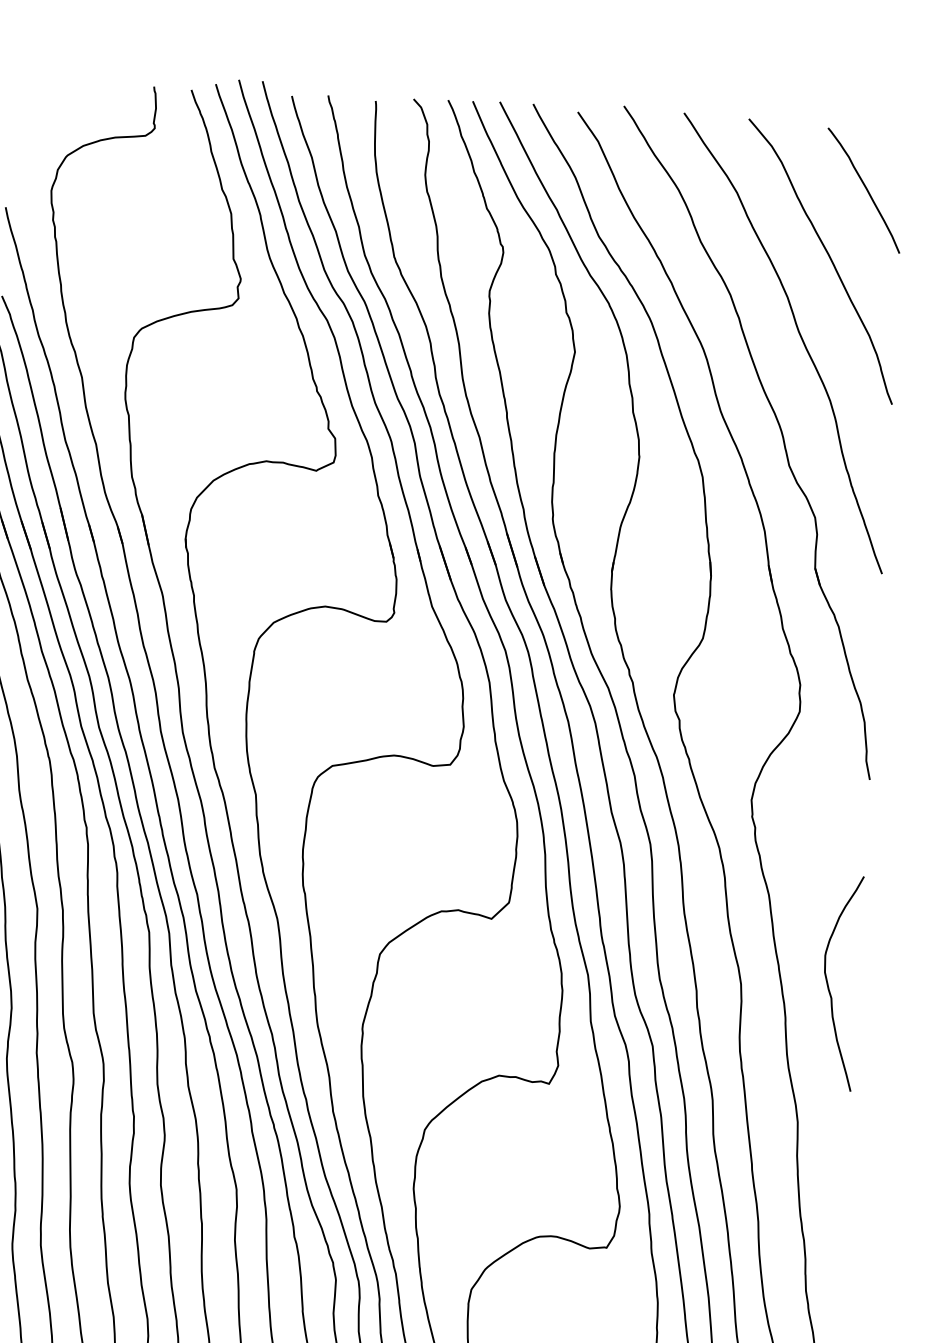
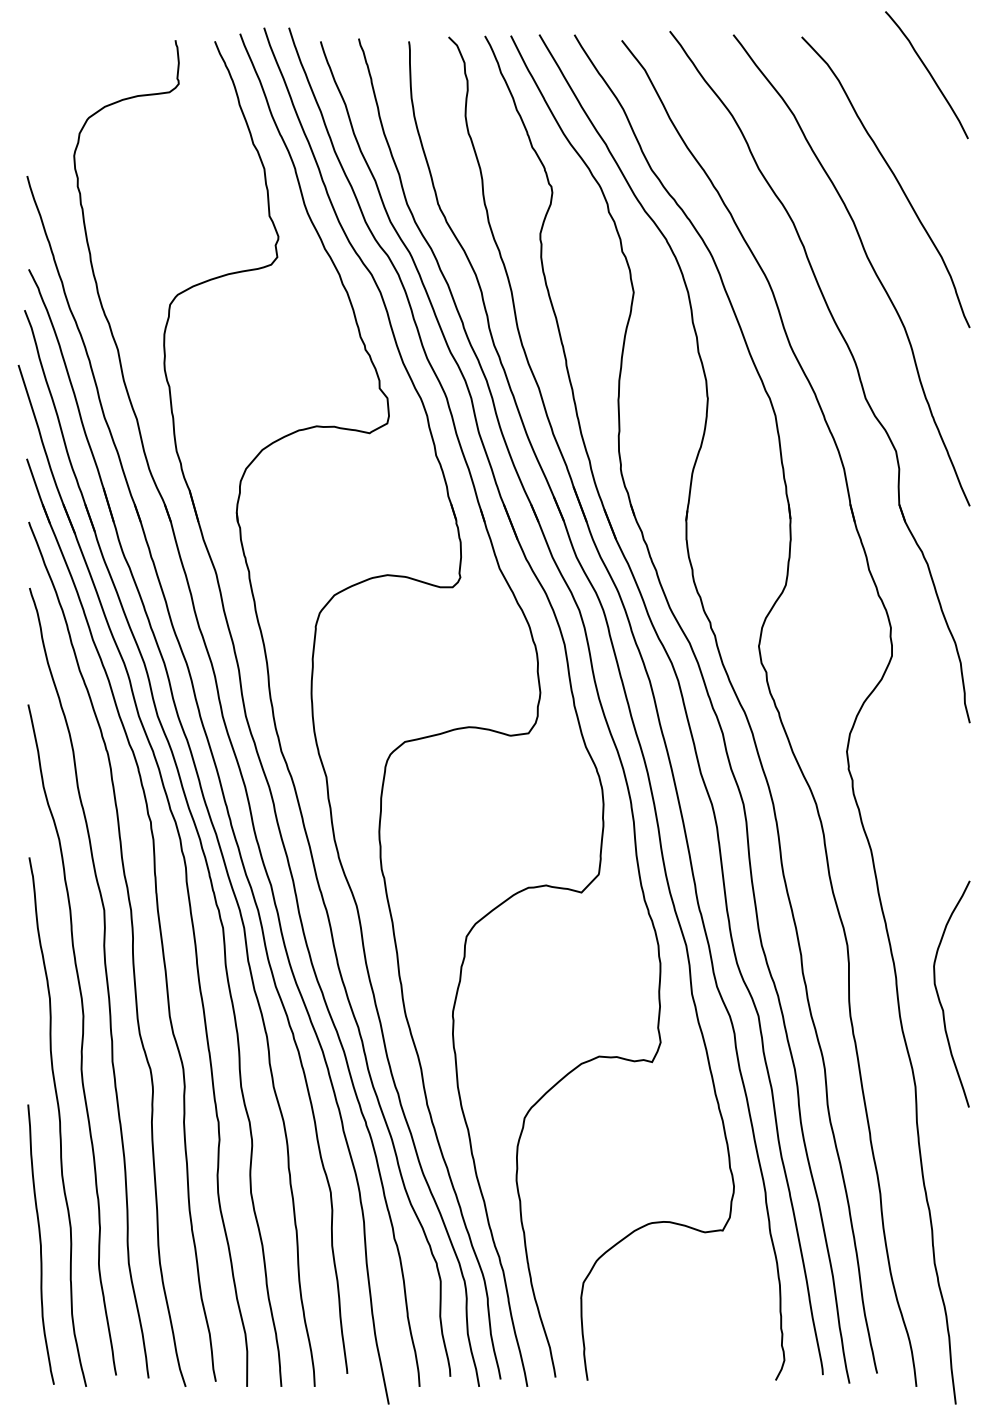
curve: (865, 189) -> (928, 73), moved
curve: (828, 984) -> (939, 996), moved

